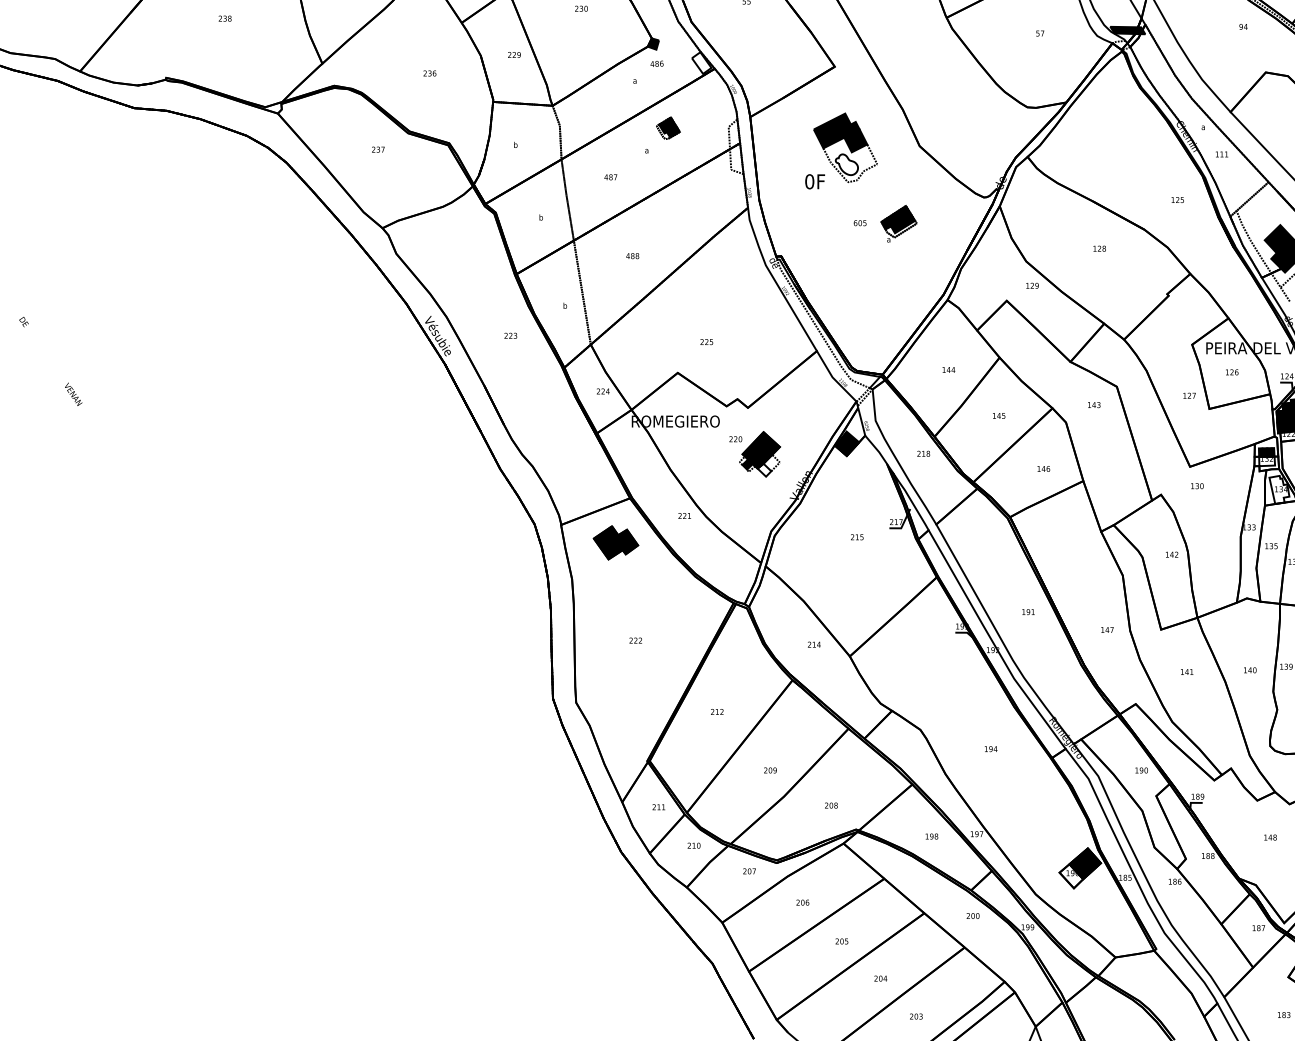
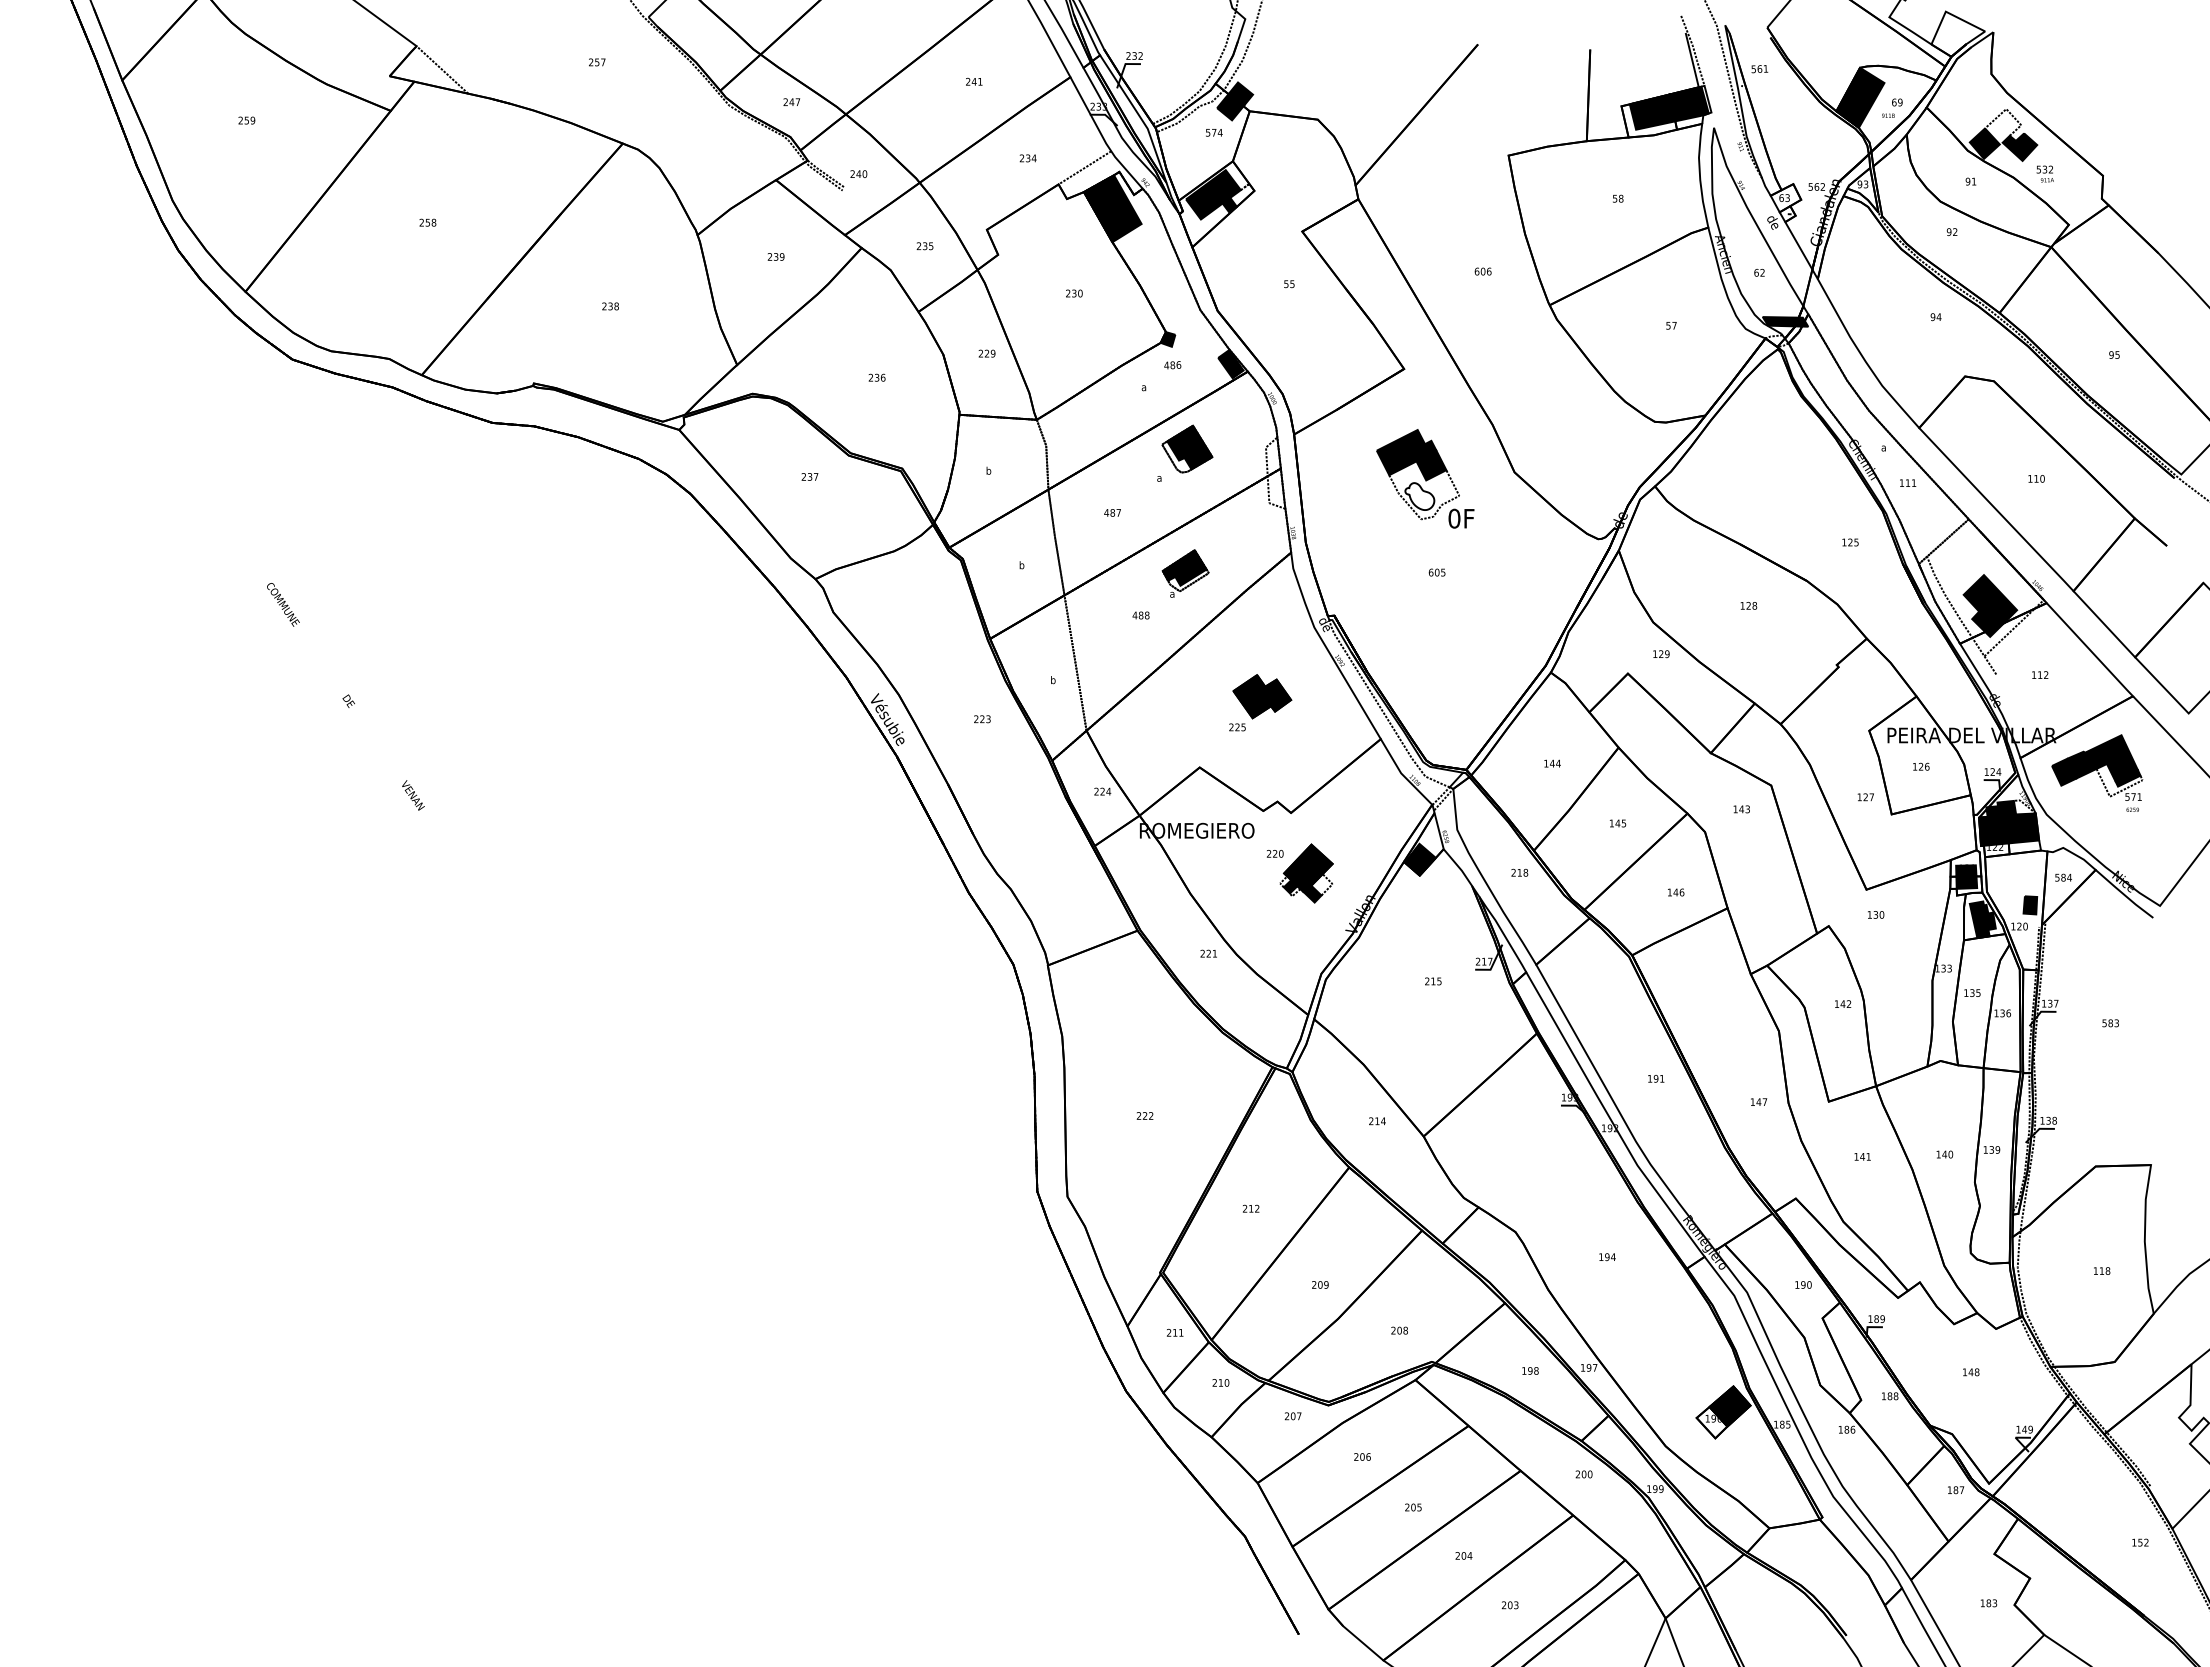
fill: (701, 63) -> (1230, 364), added
part: (668, 127) -> (1187, 448), size x1.67
text: (815, 181) -> (1461, 518), moved
part: (898, 223) -> (1185, 573), moved
fill: (1266, 461) -> (1966, 882), added
fill: (764, 469) -> (1312, 893), added
fill: (1279, 489) -> (1982, 919), added
part: (616, 542) -> (1262, 696), moved

